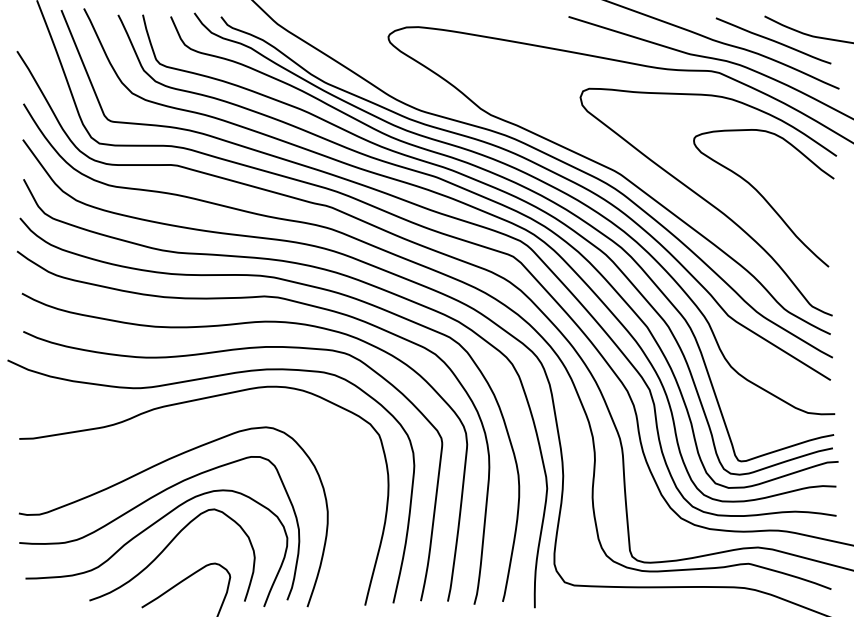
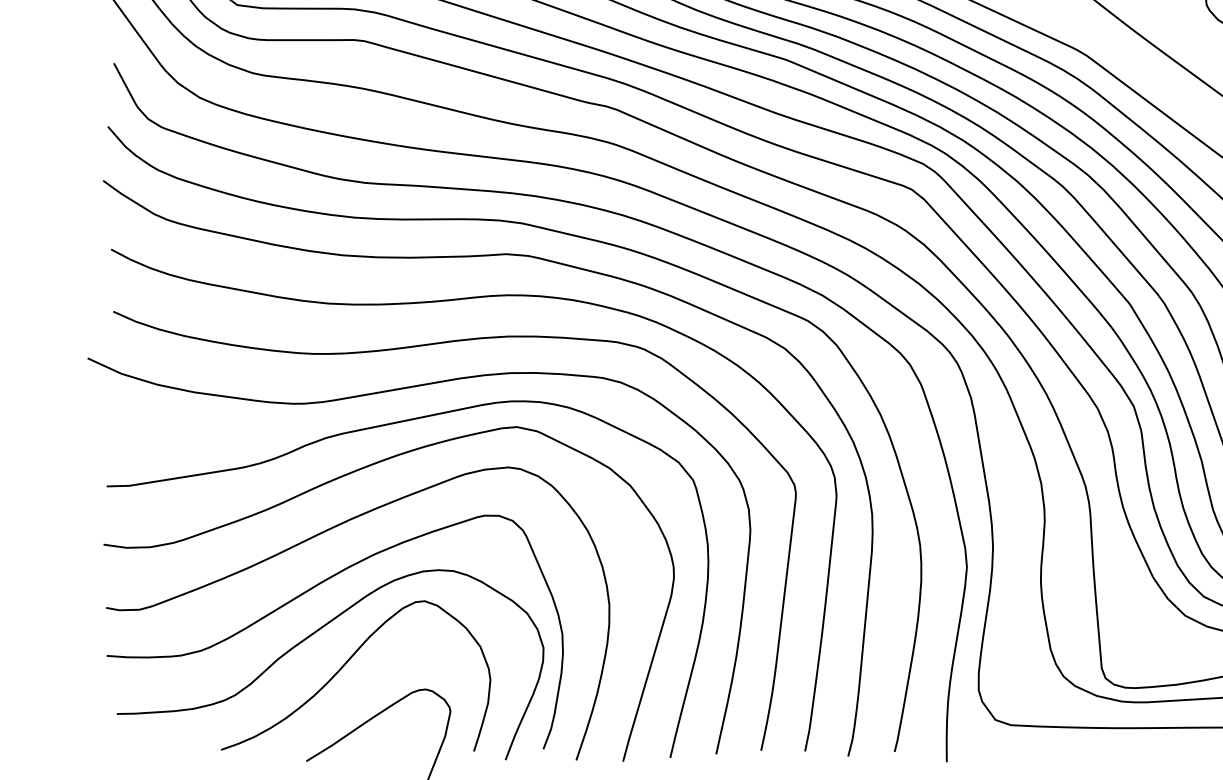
curve: (165, 433) -> (344, 477), added

